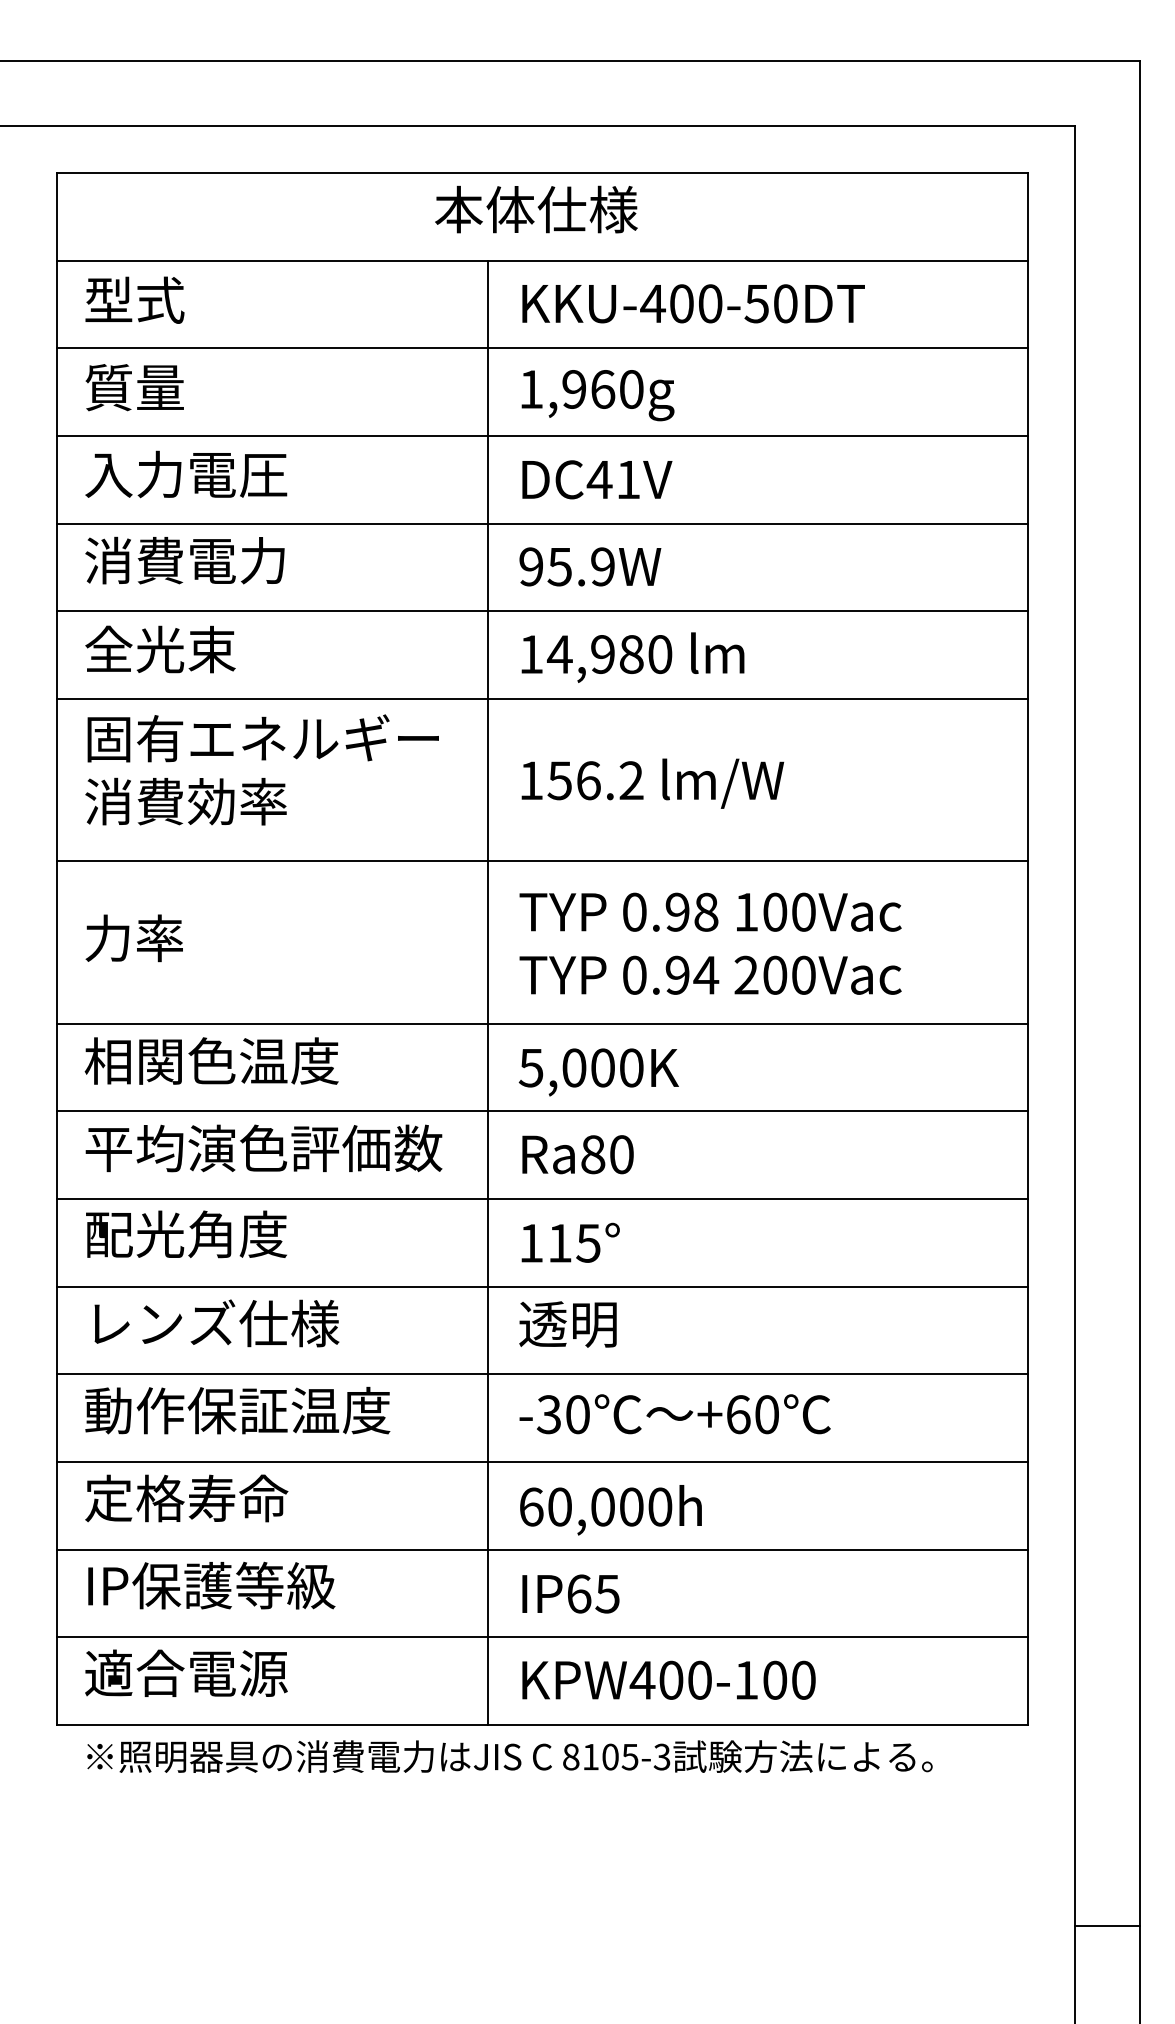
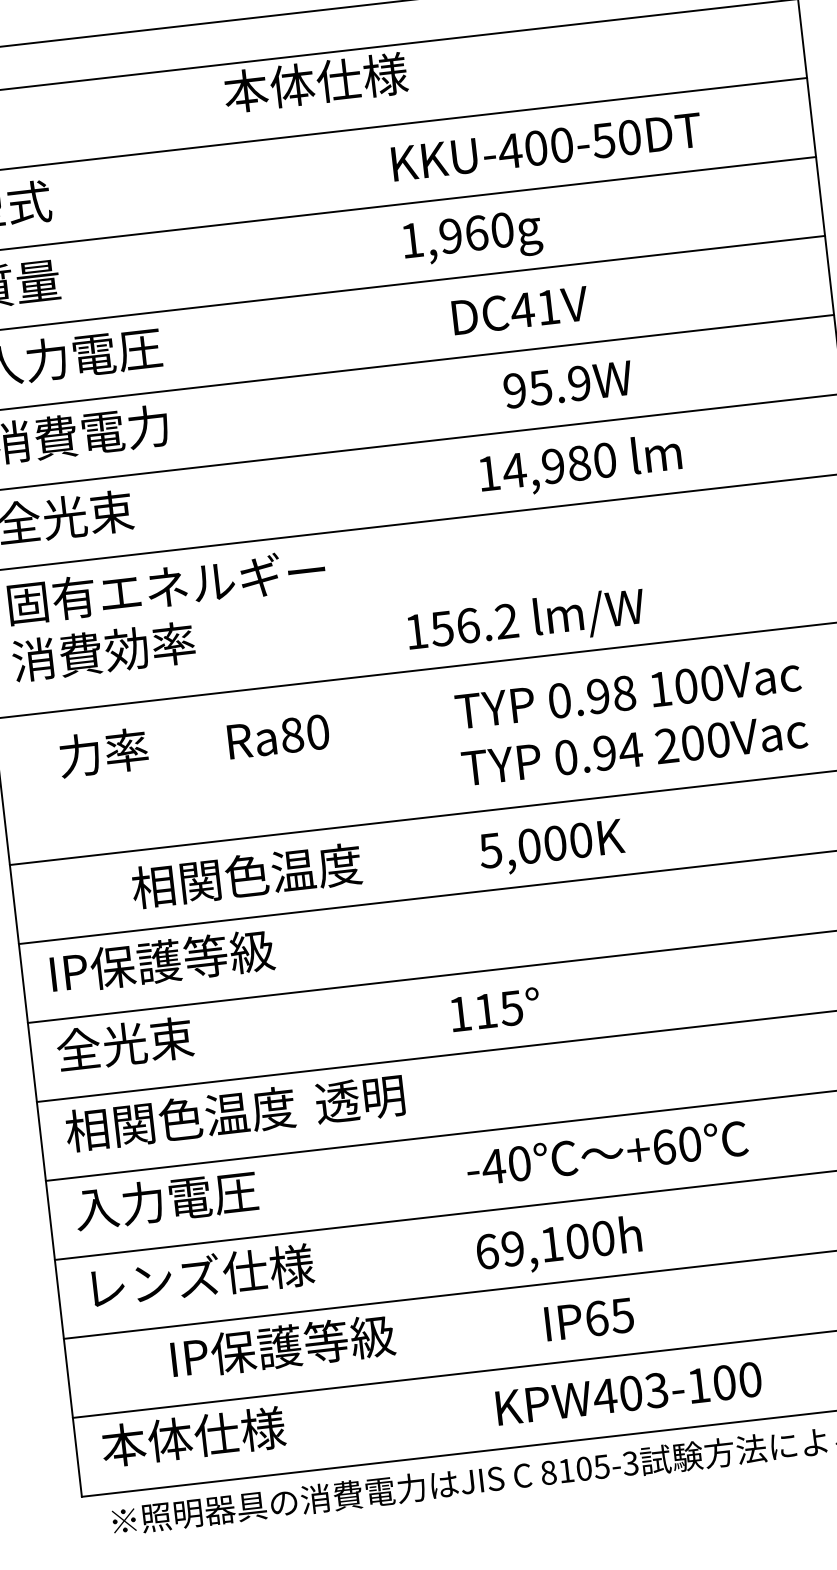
text: (536, 209) -> (315, 82), moved
text: (693, 303) -> (546, 146), moved
text: (597, 395) -> (472, 239), moved
text: (597, 479) -> (520, 310), moved
text: (590, 566) -> (568, 384), moved
text: (632, 657) -> (580, 465), moved
text: (652, 783) -> (525, 621), moved
text: (133, 938) -> (102, 753), moved
text: (710, 943) -> (631, 721), moved
line: (488, 992) -> (395, 792), removed
text: (211, 1060) -> (246, 875), moved
text: (598, 1072) -> (551, 847), moved
text: (263, 1148) -> (209, 956), 平均演色評価数 -> IP保護等級
text: (577, 1154) -> (278, 736), moved
text: (185, 1234) -> (147, 1041), 配光角度 -> 全光束
text: (211, 1323) -> (180, 1119), レンズ仕様 -> 相関色温度
text: (567, 1324) -> (359, 1099), moved
text: (237, 1410) -> (212, 1194), 動作保証温度 -> 入力電圧
text: (549, 1414) -> (494, 1166), -30 -> -40
text: (212, 1498) -> (199, 1276), 定格寿命 -> レンズ仕様
text: (581, 1506) -> (532, 1246), 60,000h -> 69,100h
text: (211, 1585) -> (282, 1346), moved
text: (570, 1593) -> (588, 1319), moved
text: (186, 1673) -> (193, 1437), 適合電源 -> 本体仕様
text: (699, 1679) -> (656, 1389), KPW400-100 -> KPW403-100

